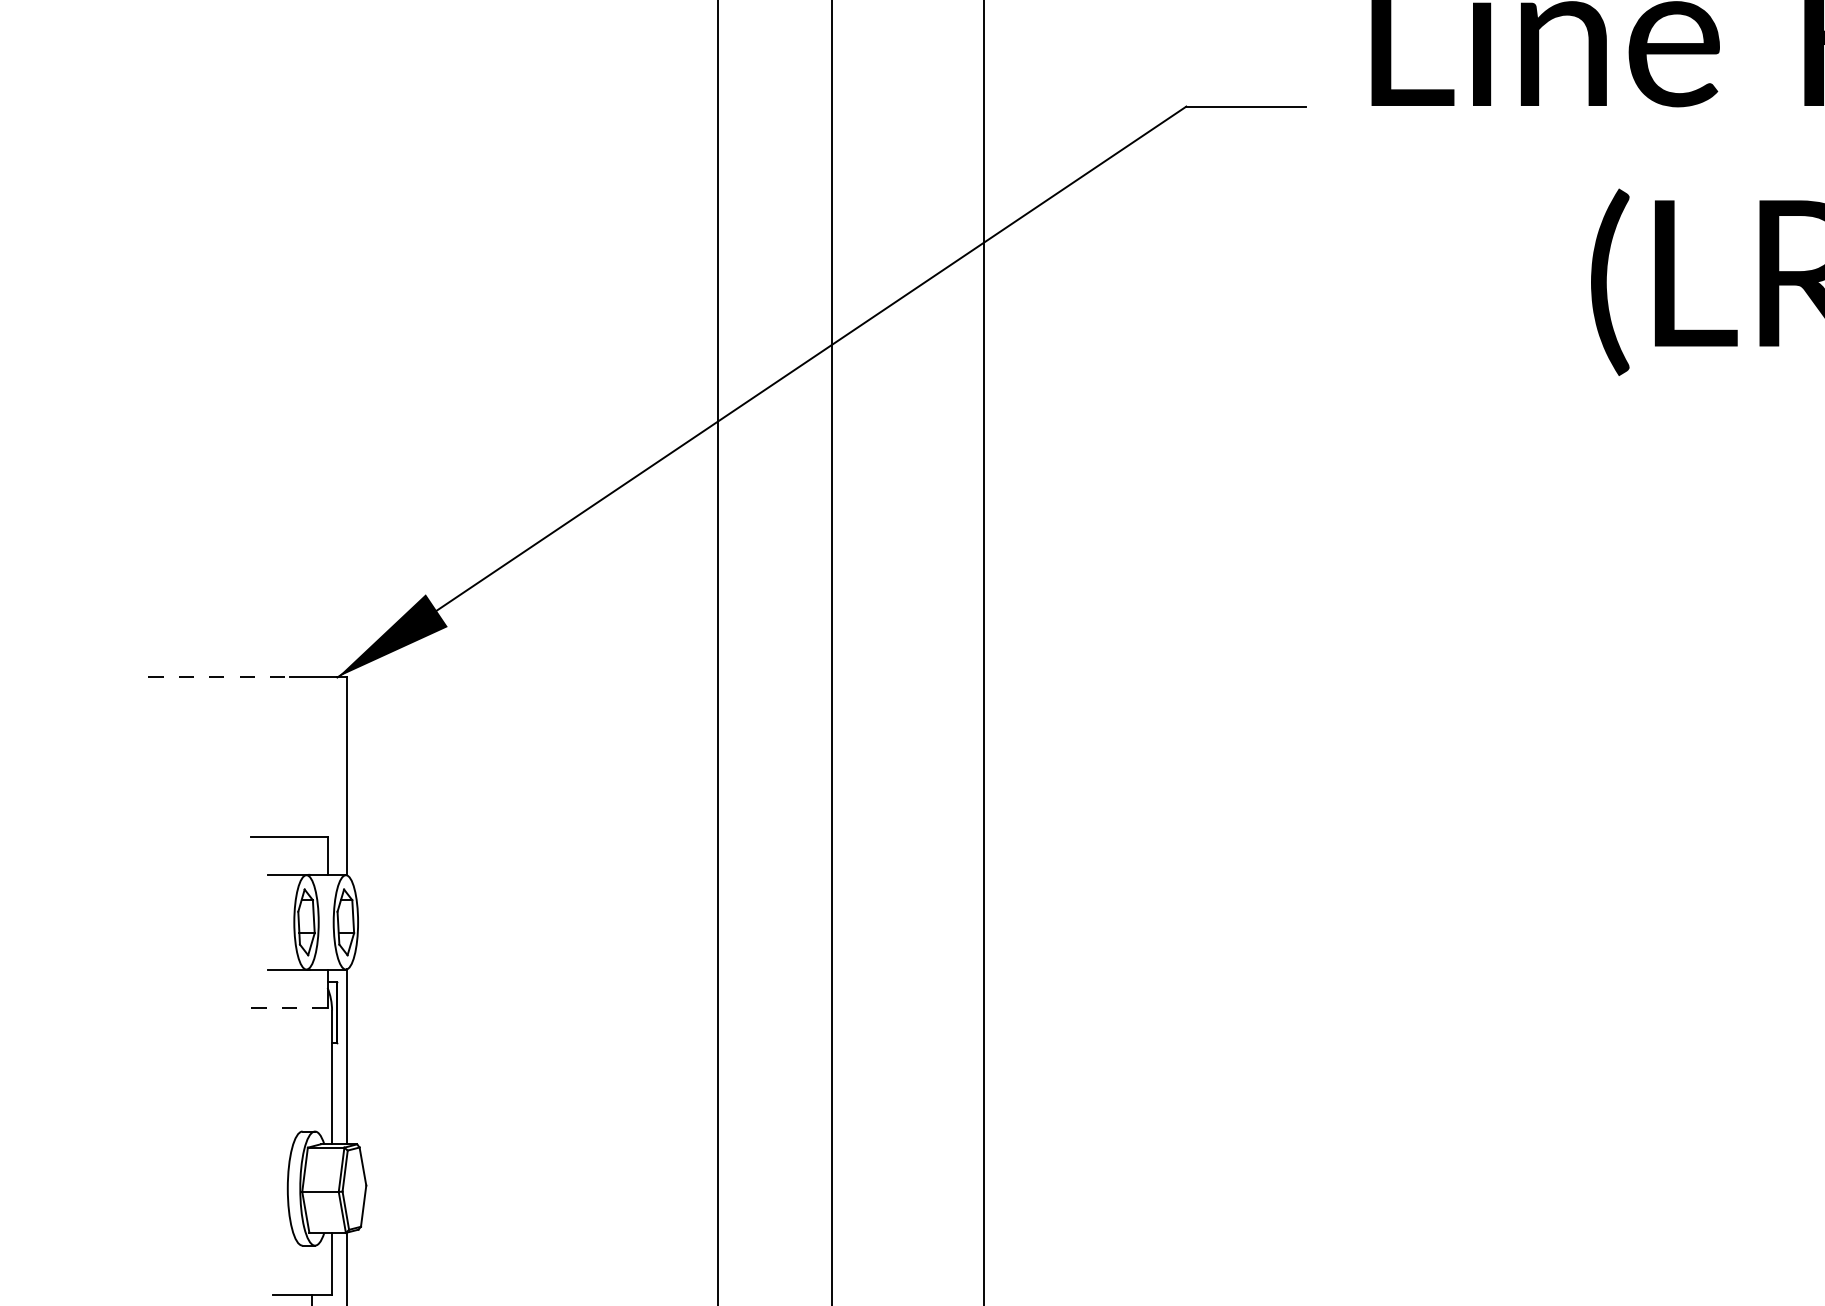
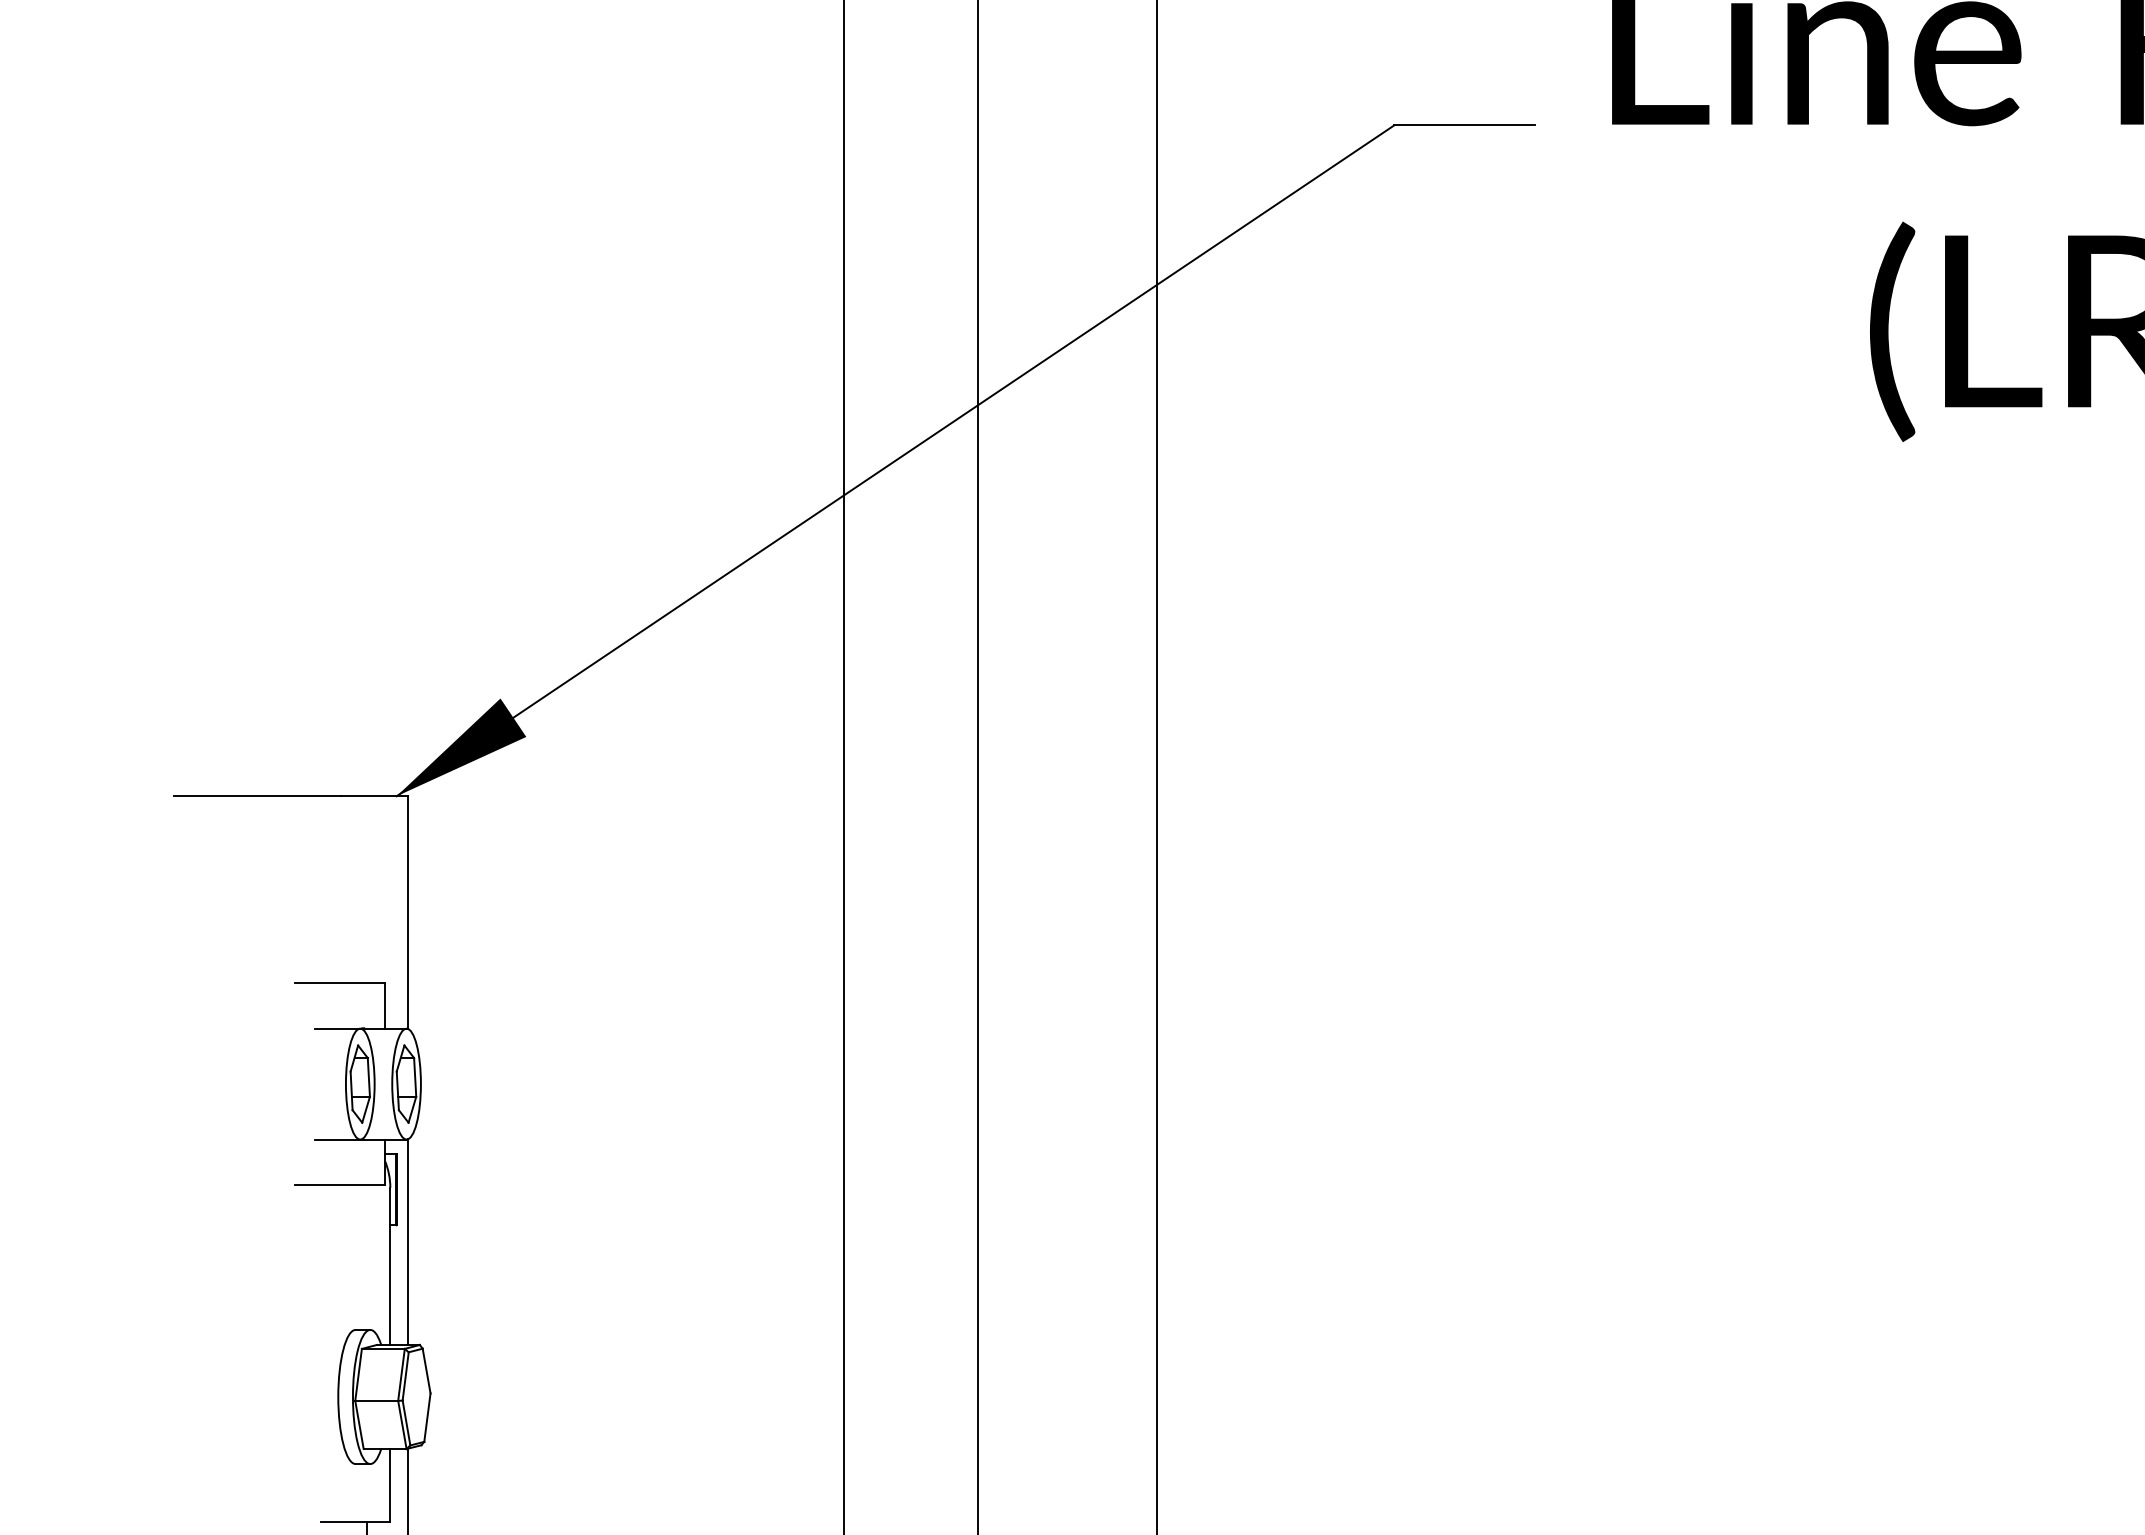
line: (219, 677) -> (258, 796), dashed -> solid
line: (288, 1007) -> (339, 1184), dashed -> solid

